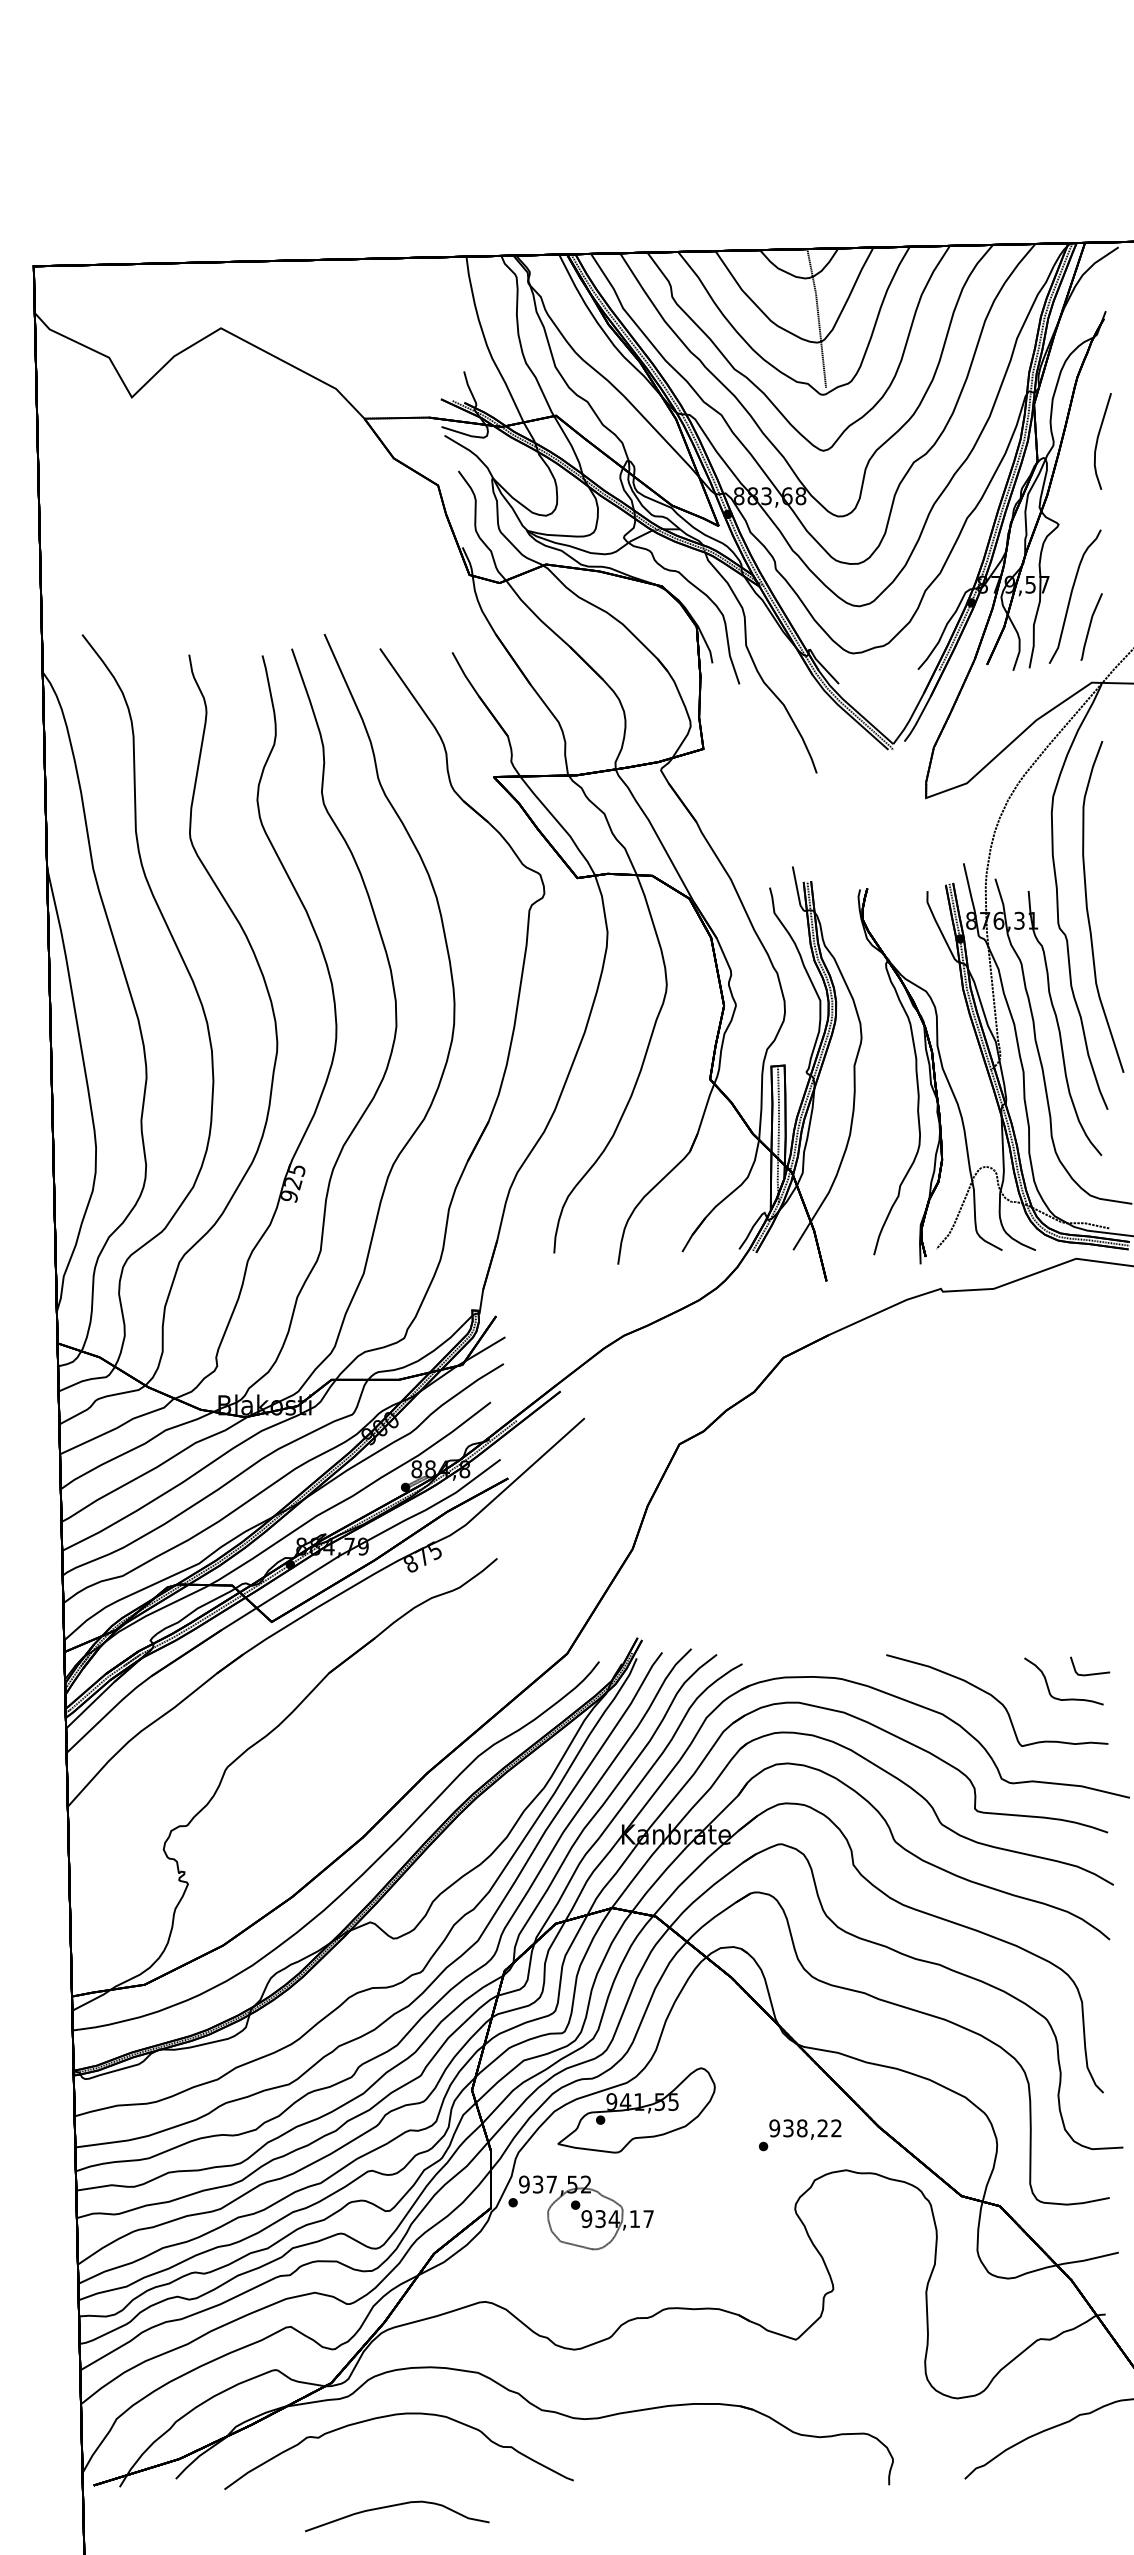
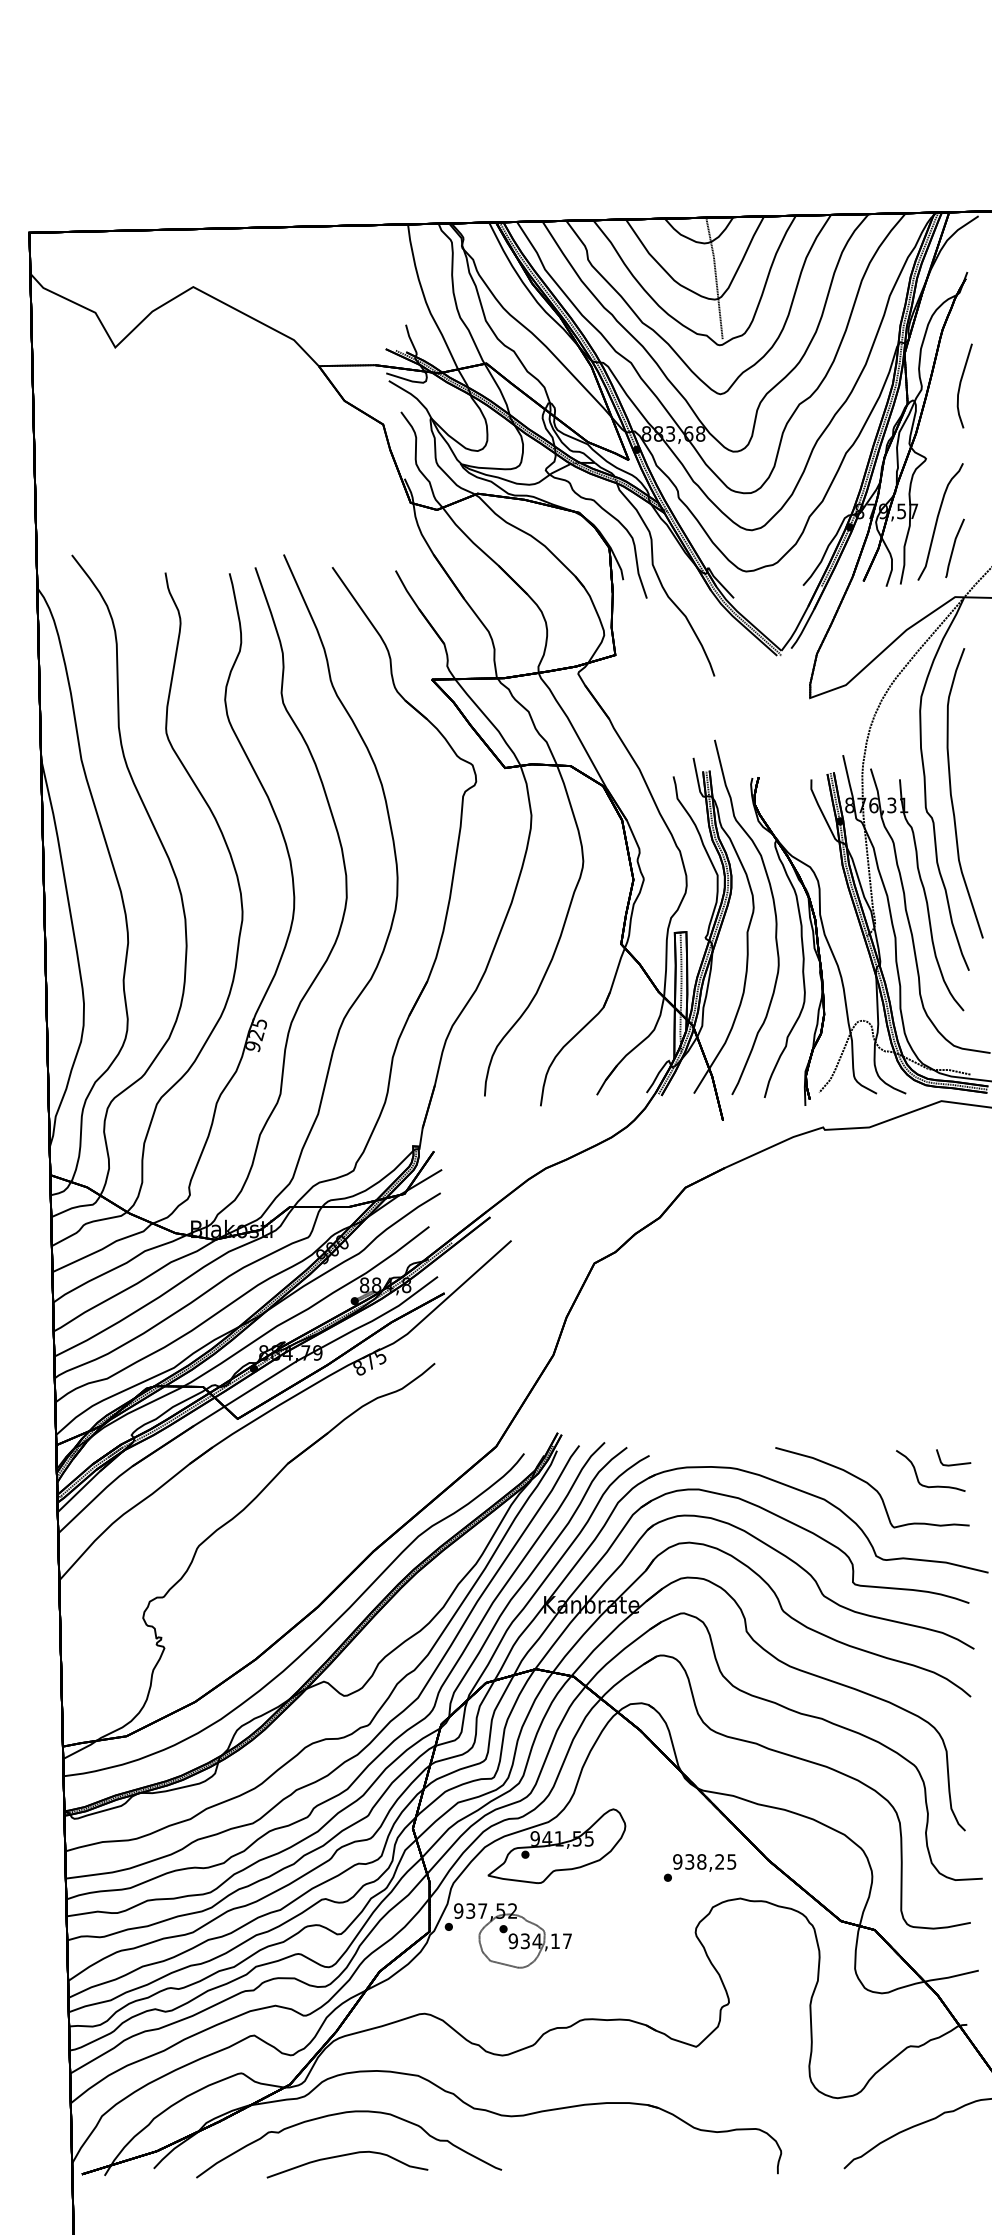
curve: (885, 1045) -> (774, 914), added
text: (836, 2128) -> (731, 1862), 938,22 -> 938,25
part: (395, 2506) -> (345, 2156), moved

